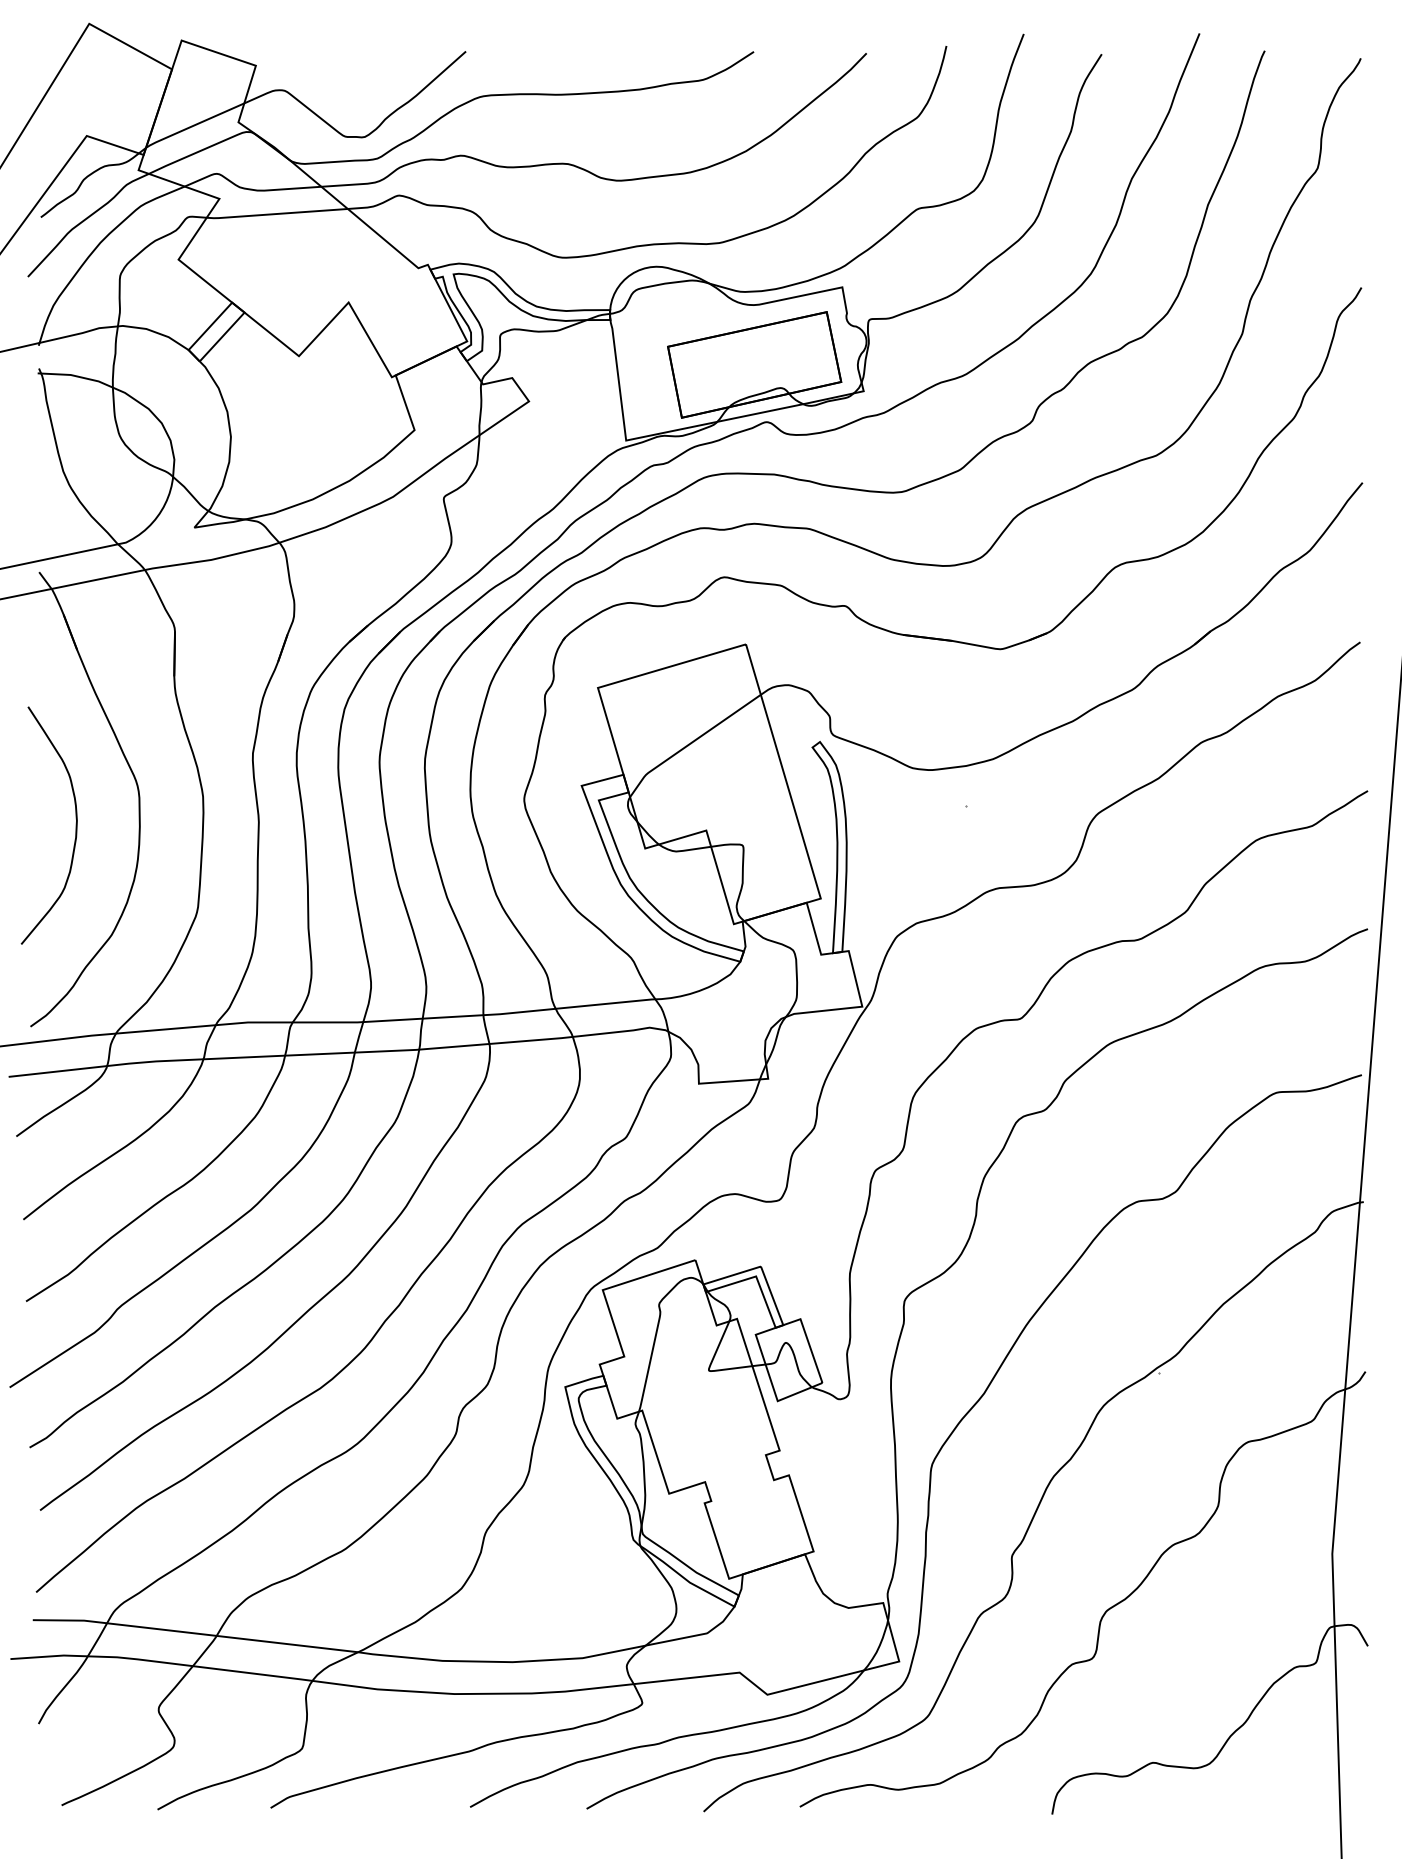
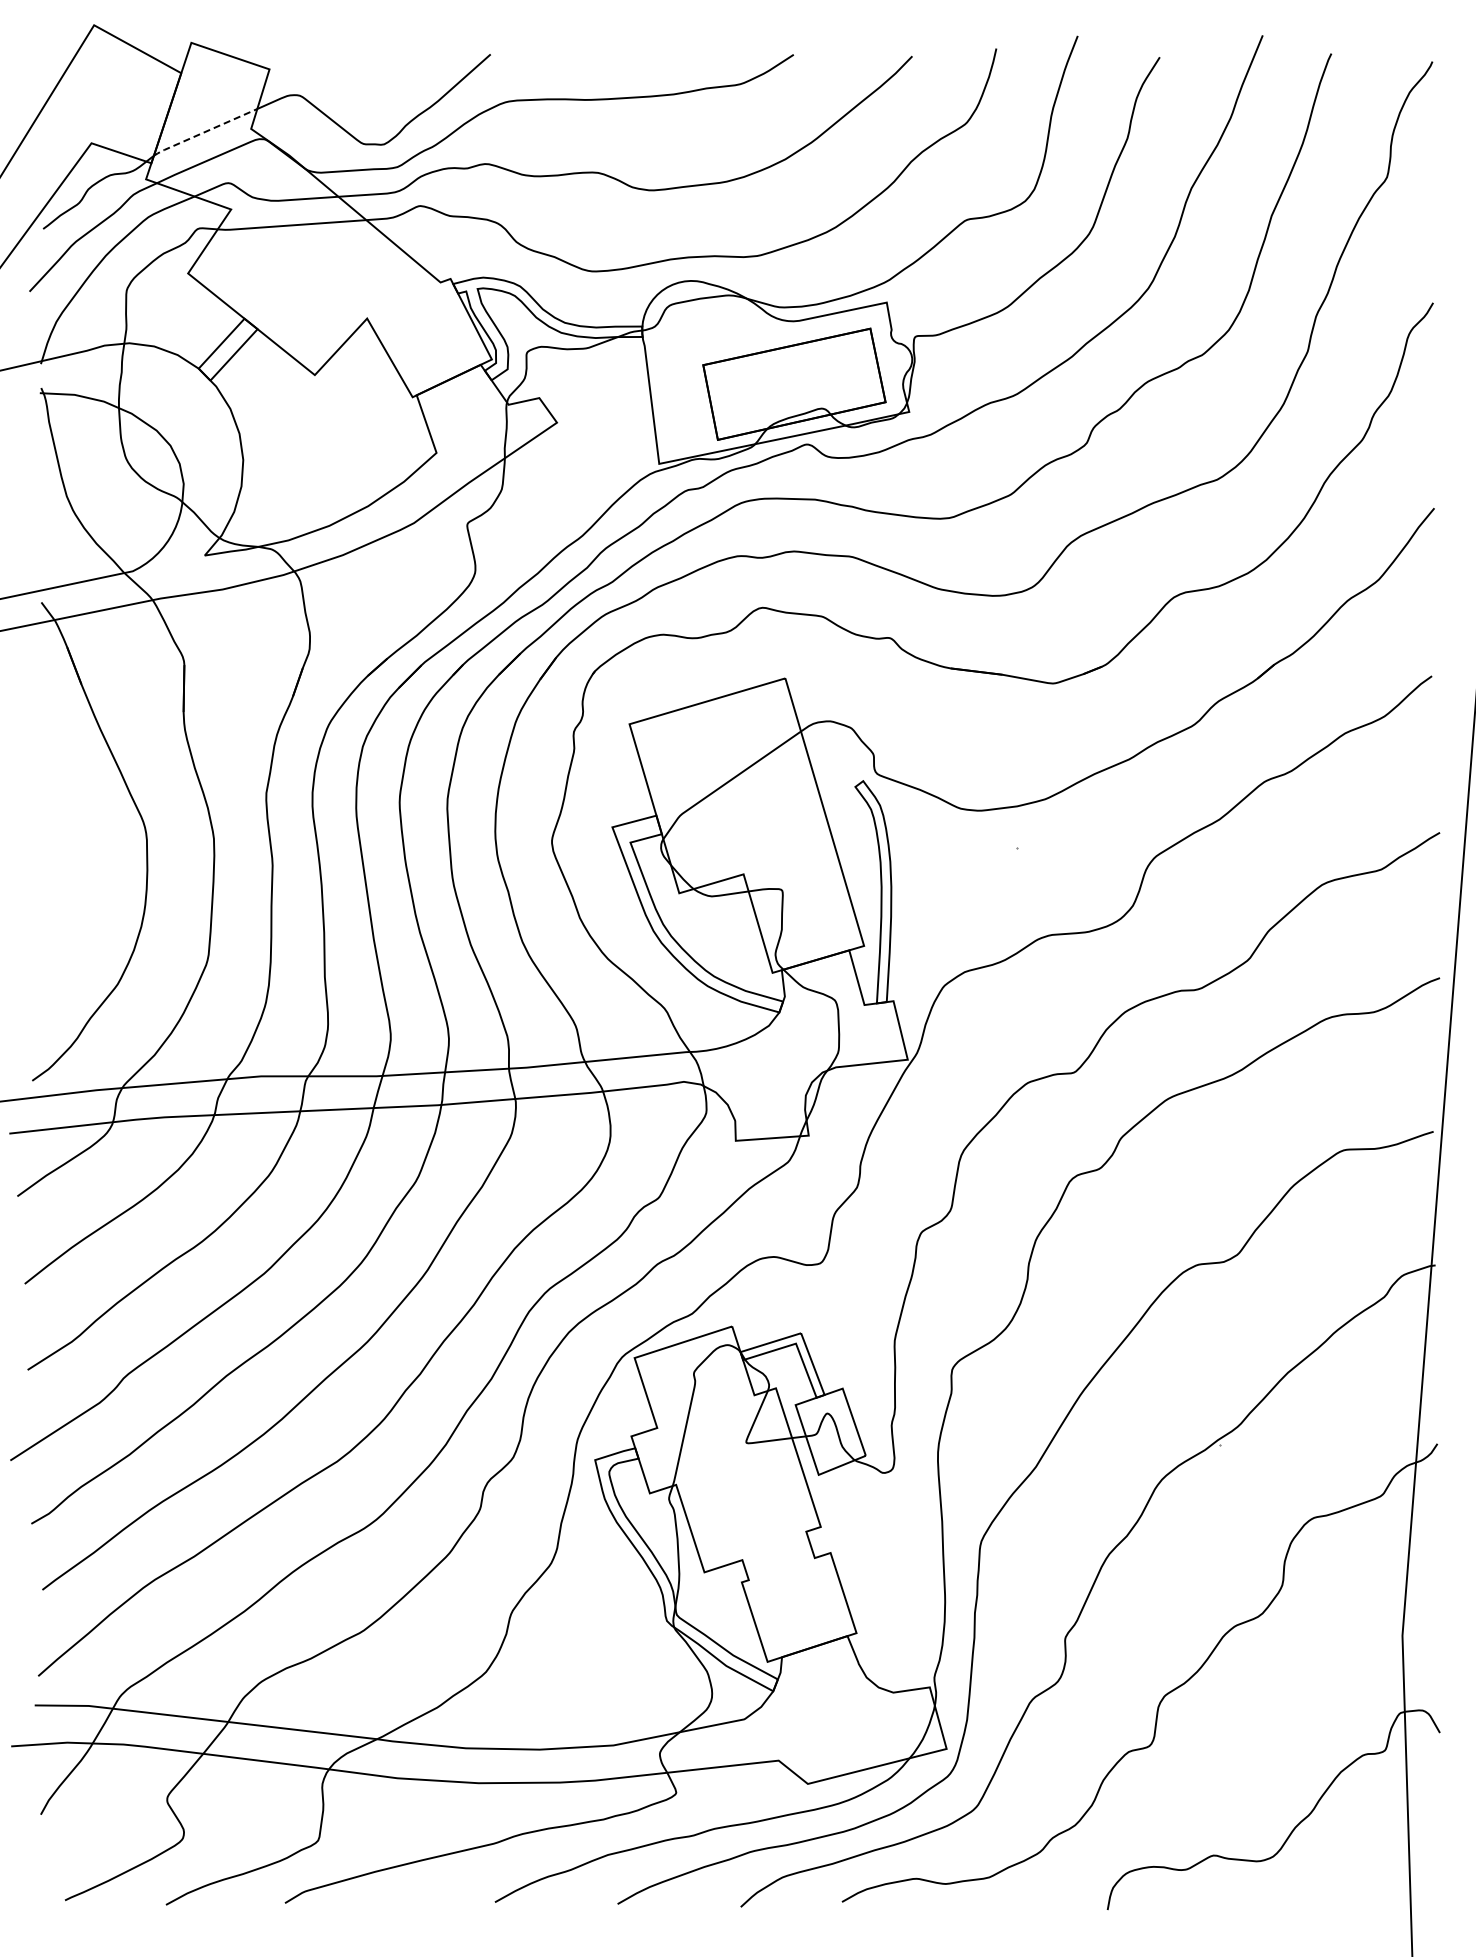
line: (194, 125) -> (204, 132), solid -> dashed
curve: (75, 827) -> (79, 871), removed

